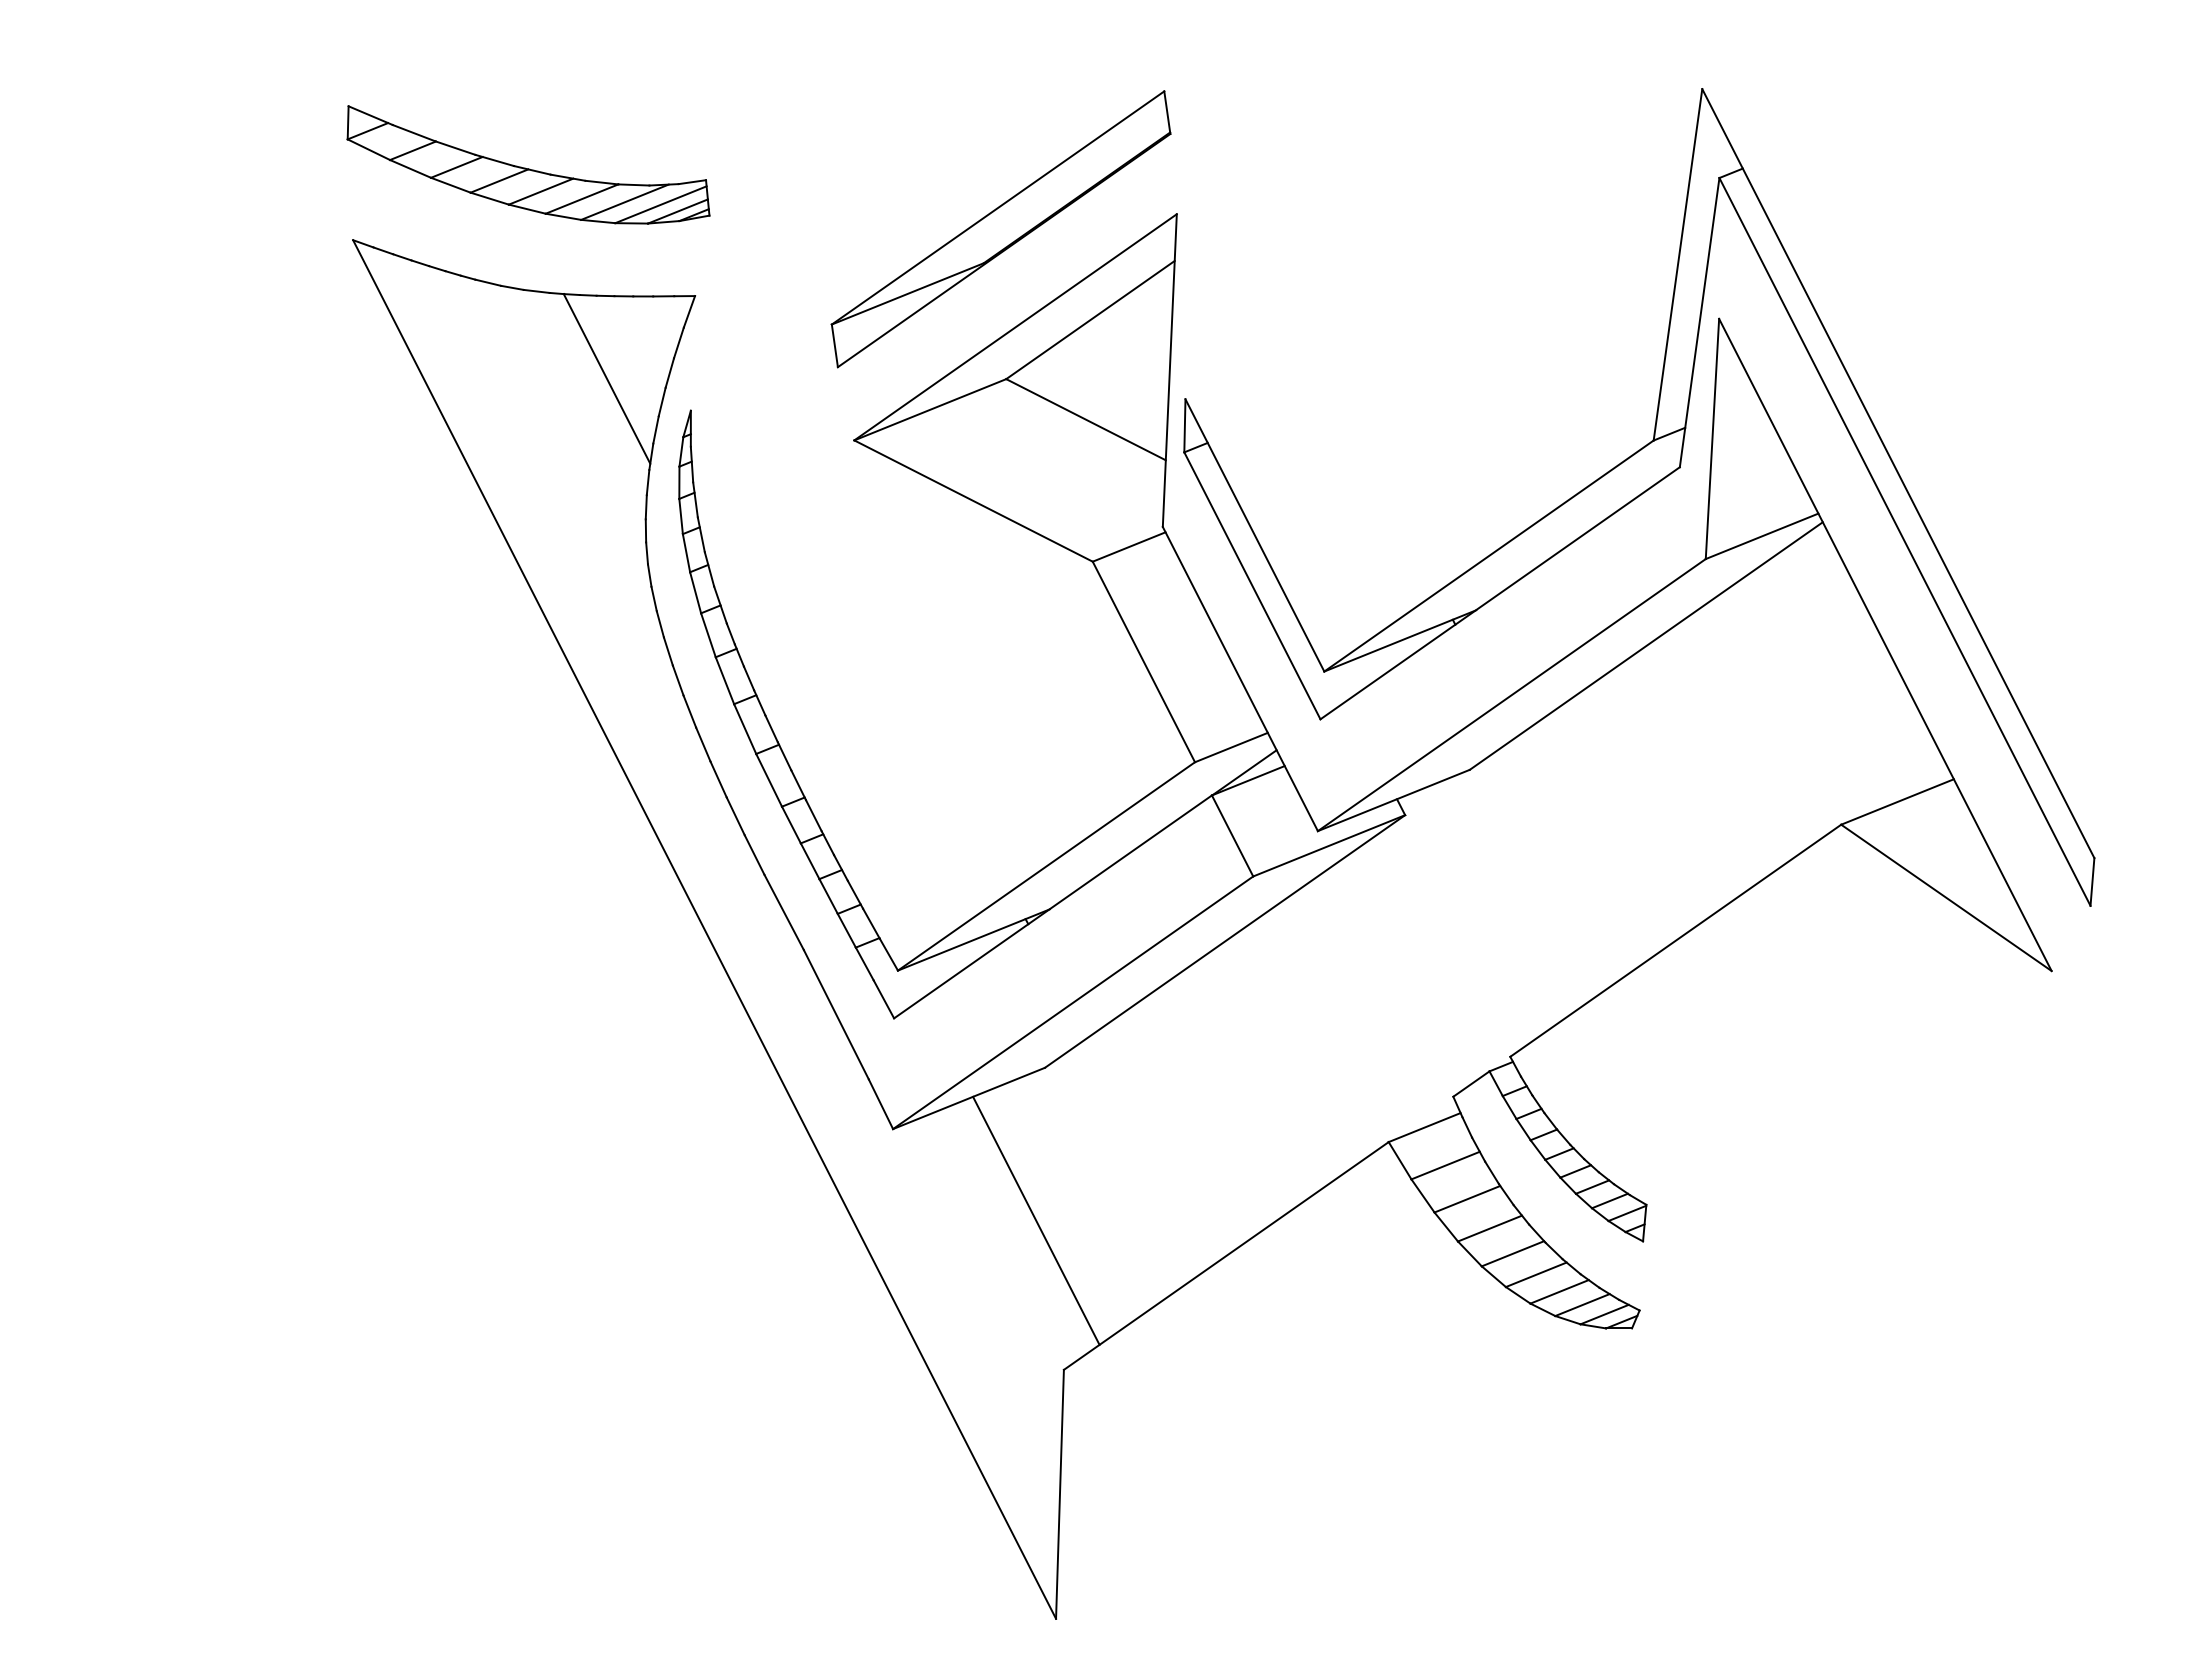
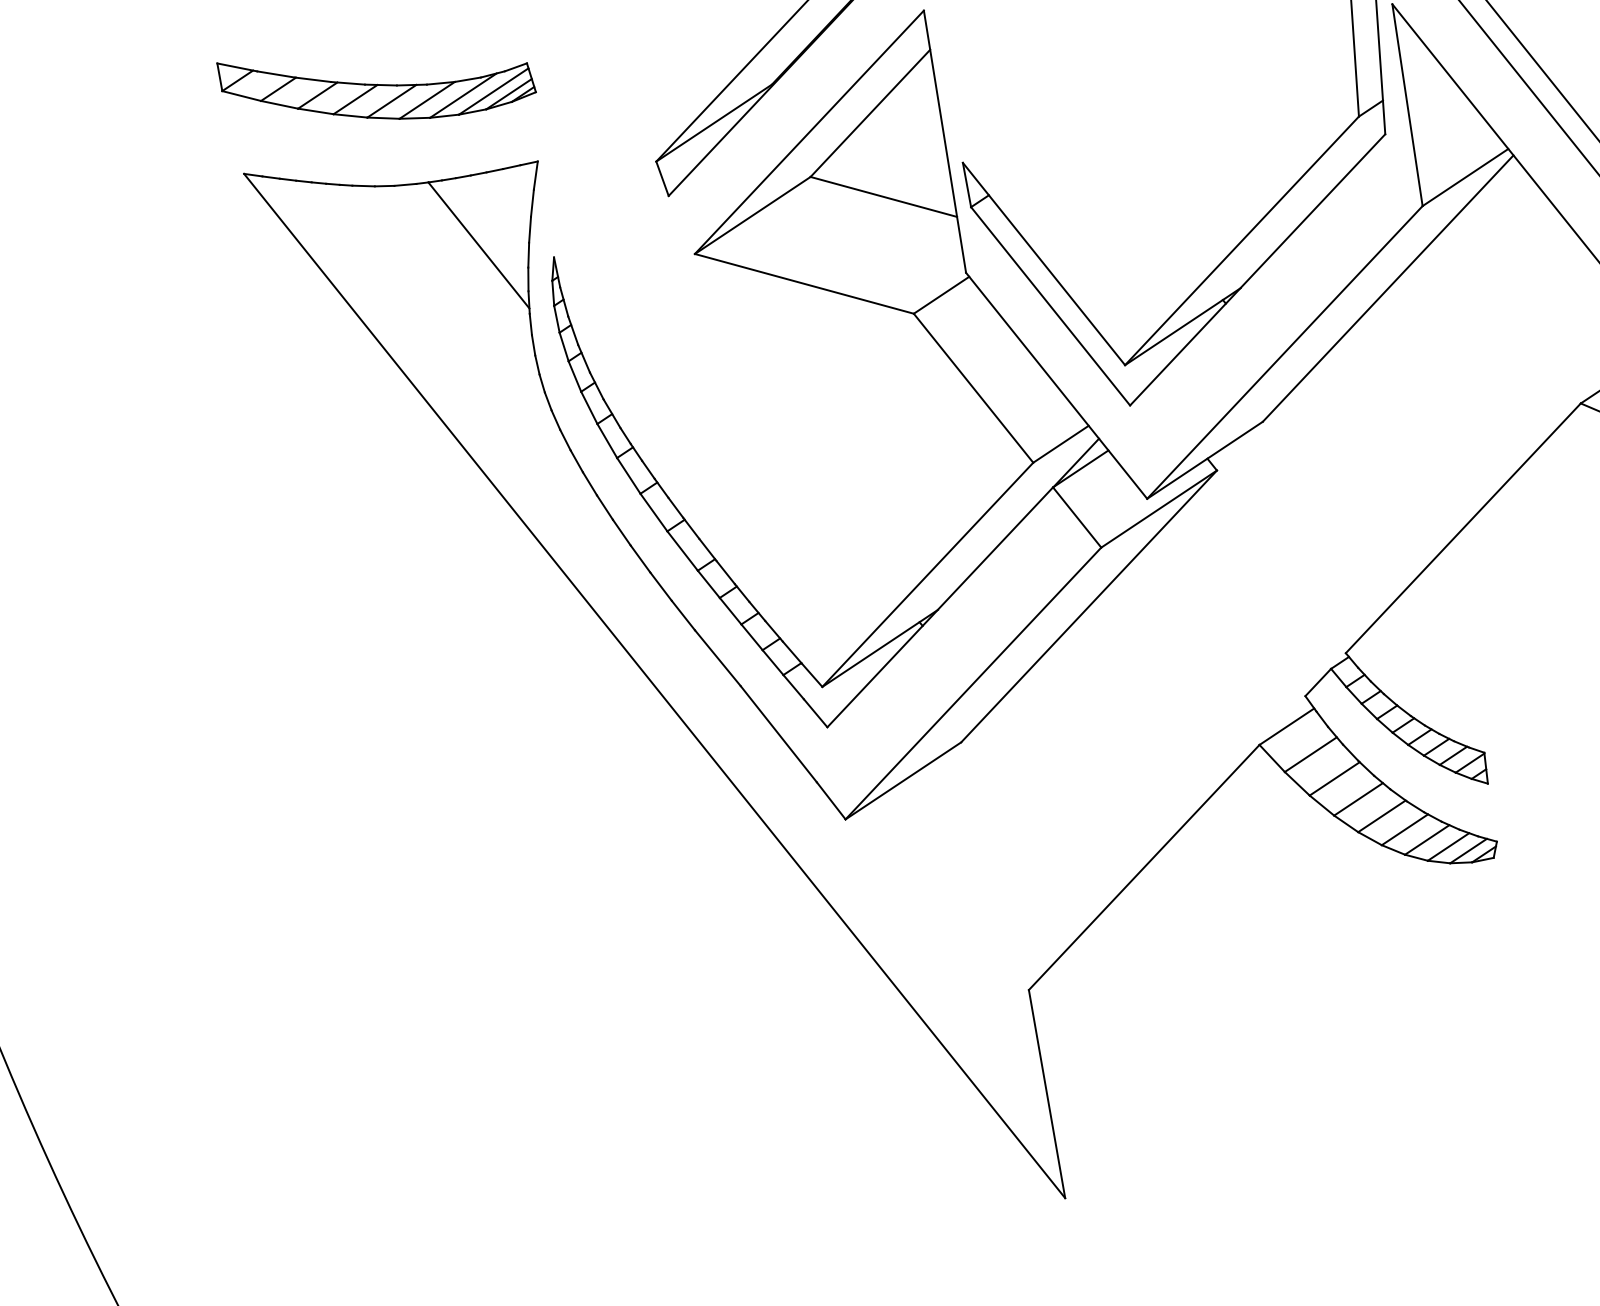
line: (1036, 1220) -> (980, 870), removed

